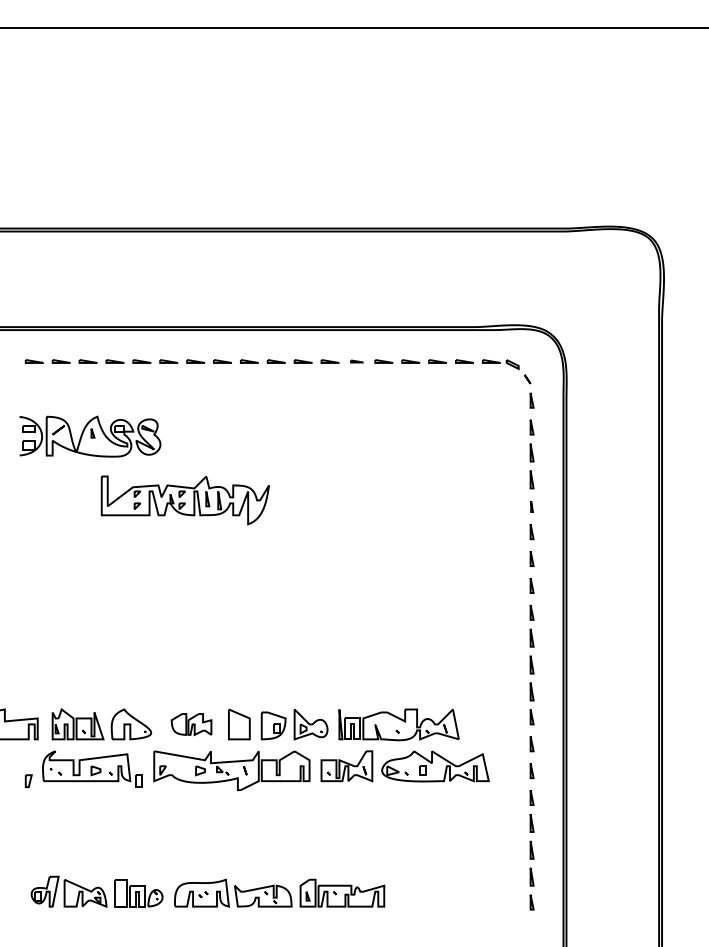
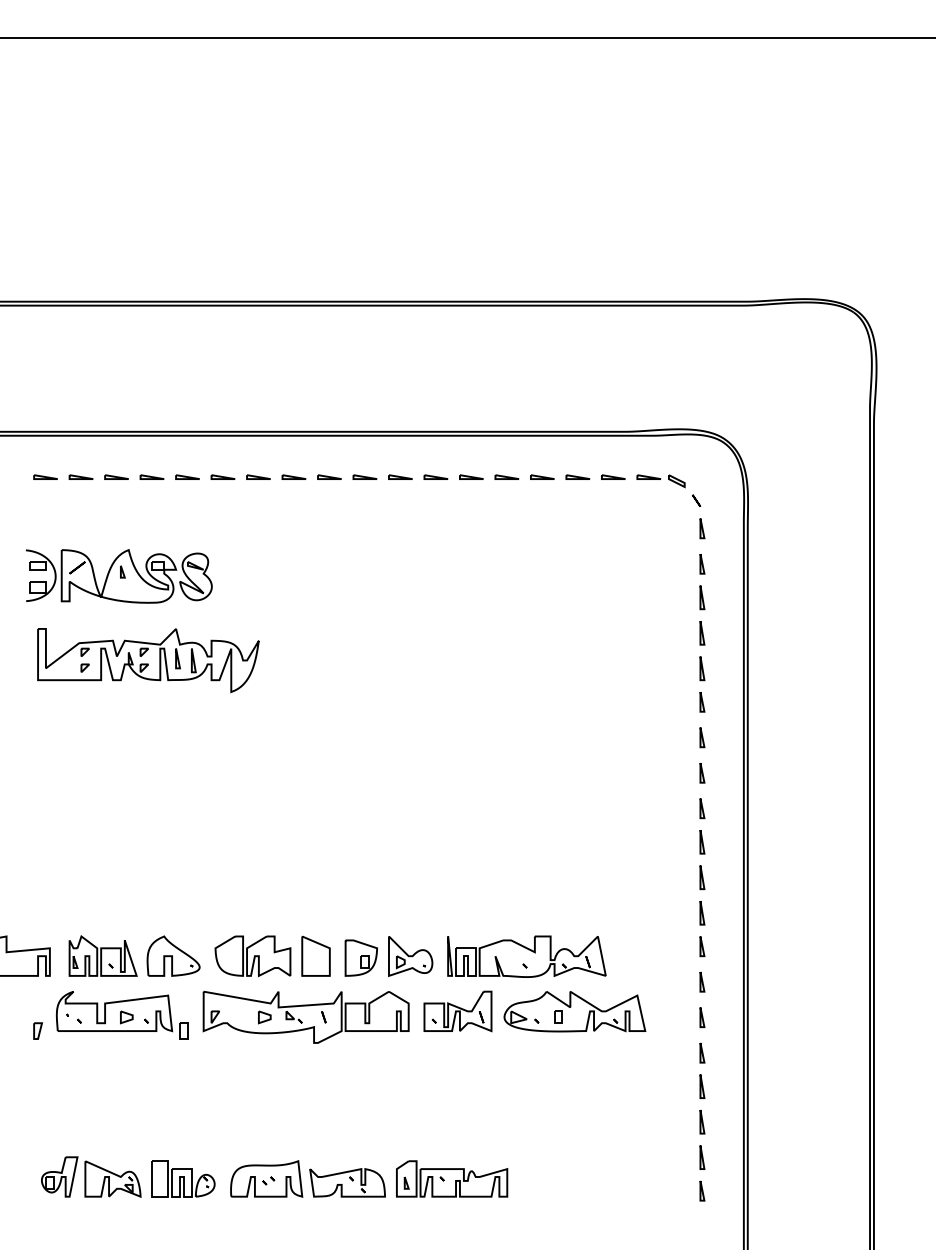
part: (356, 361) -> (470, 477), size x1.43
part: (184, 500) -> (147, 660), moved
part: (531, 506) -> (701, 668), size x1.67
part: (191, 724) -> (252, 956), size x1.43

